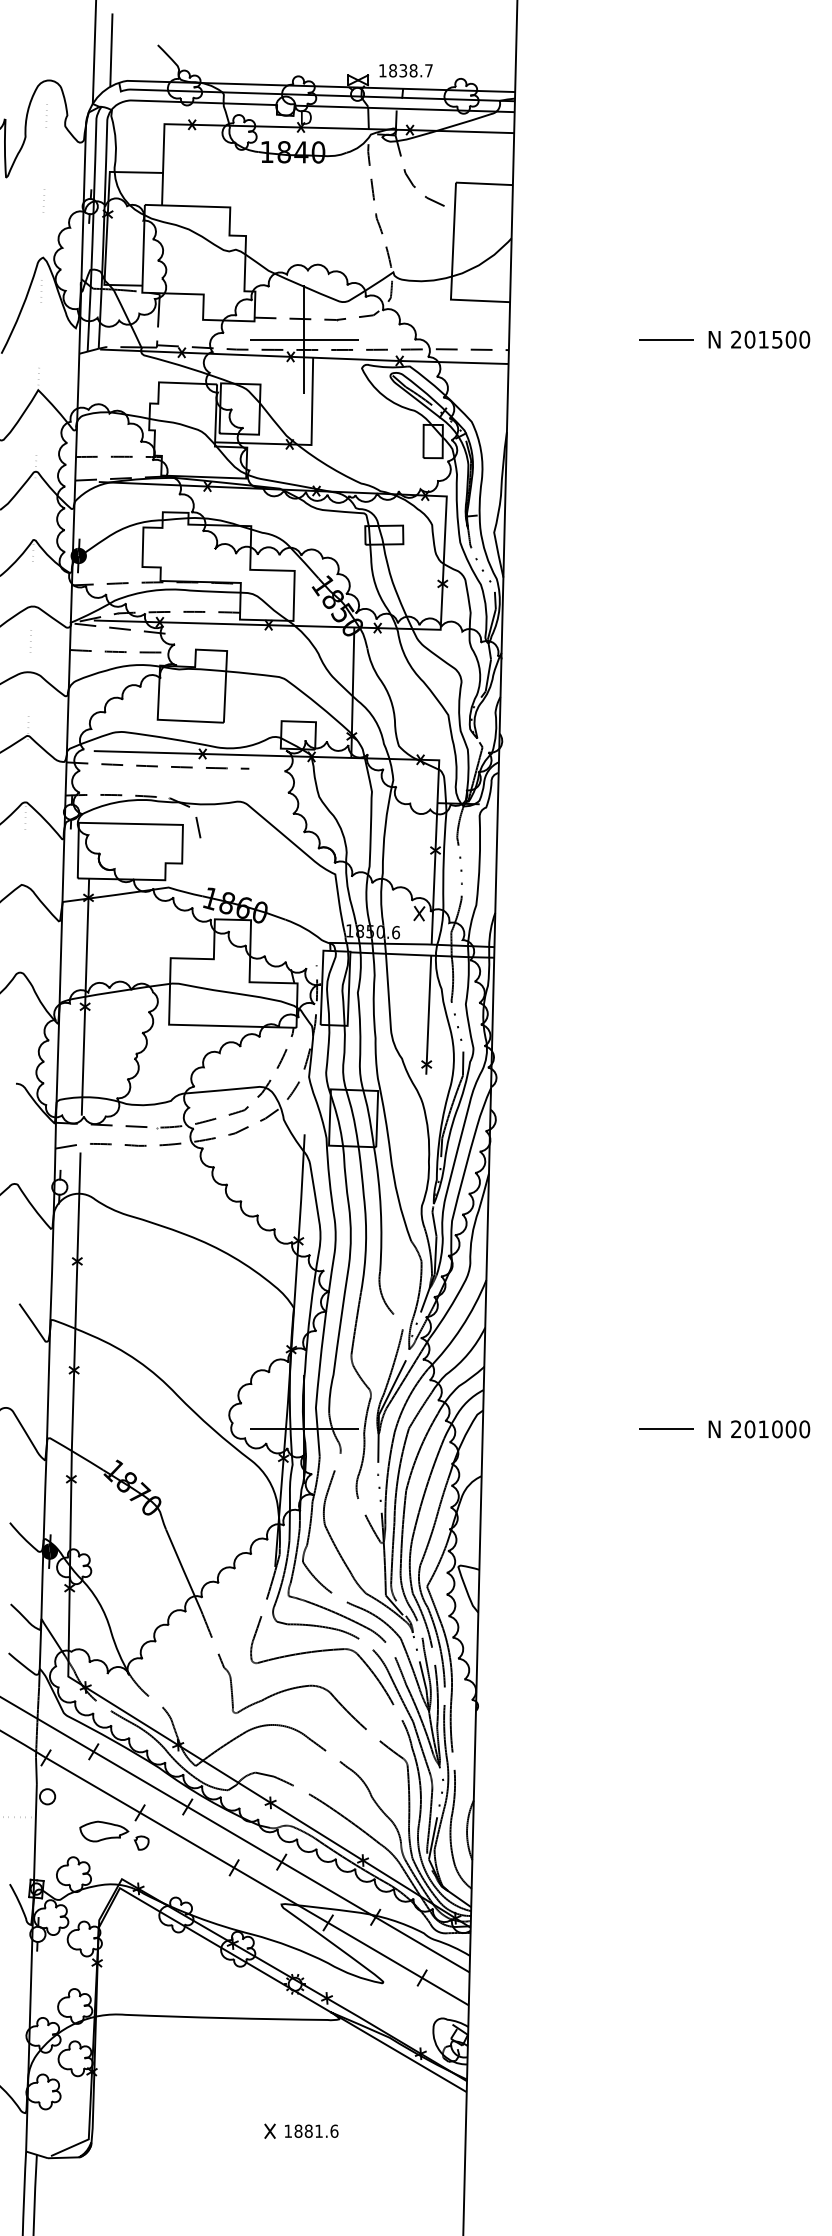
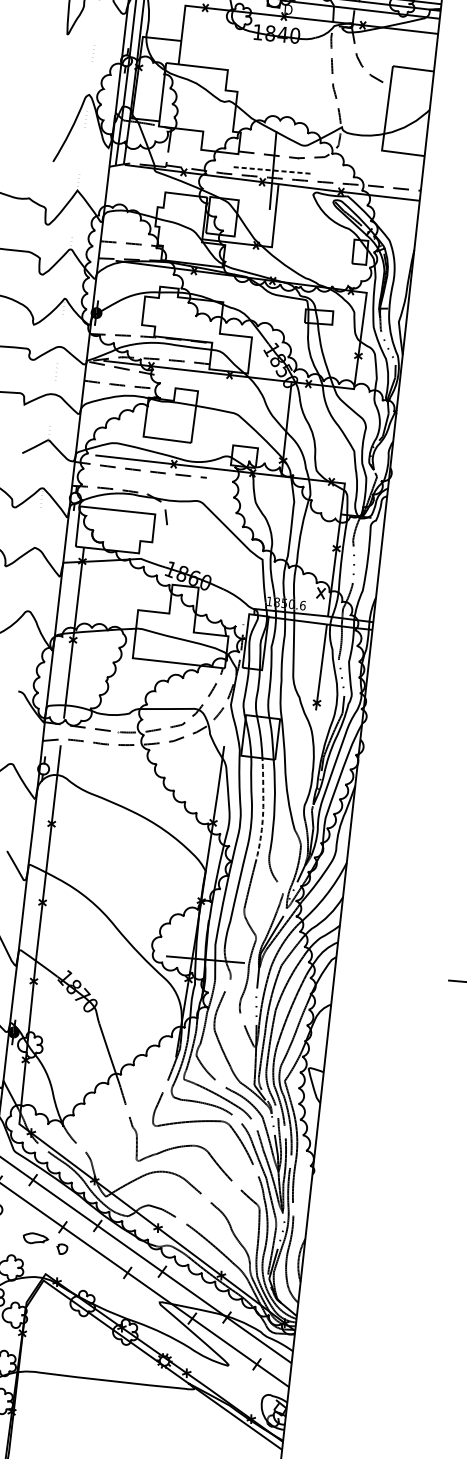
line: (304, 339) -> (273, 170), solid -> dashed
line: (365, 1219) -> (263, 811), solid -> dashed
part: (104, 1831) -> (35, 1238), size x0.7

